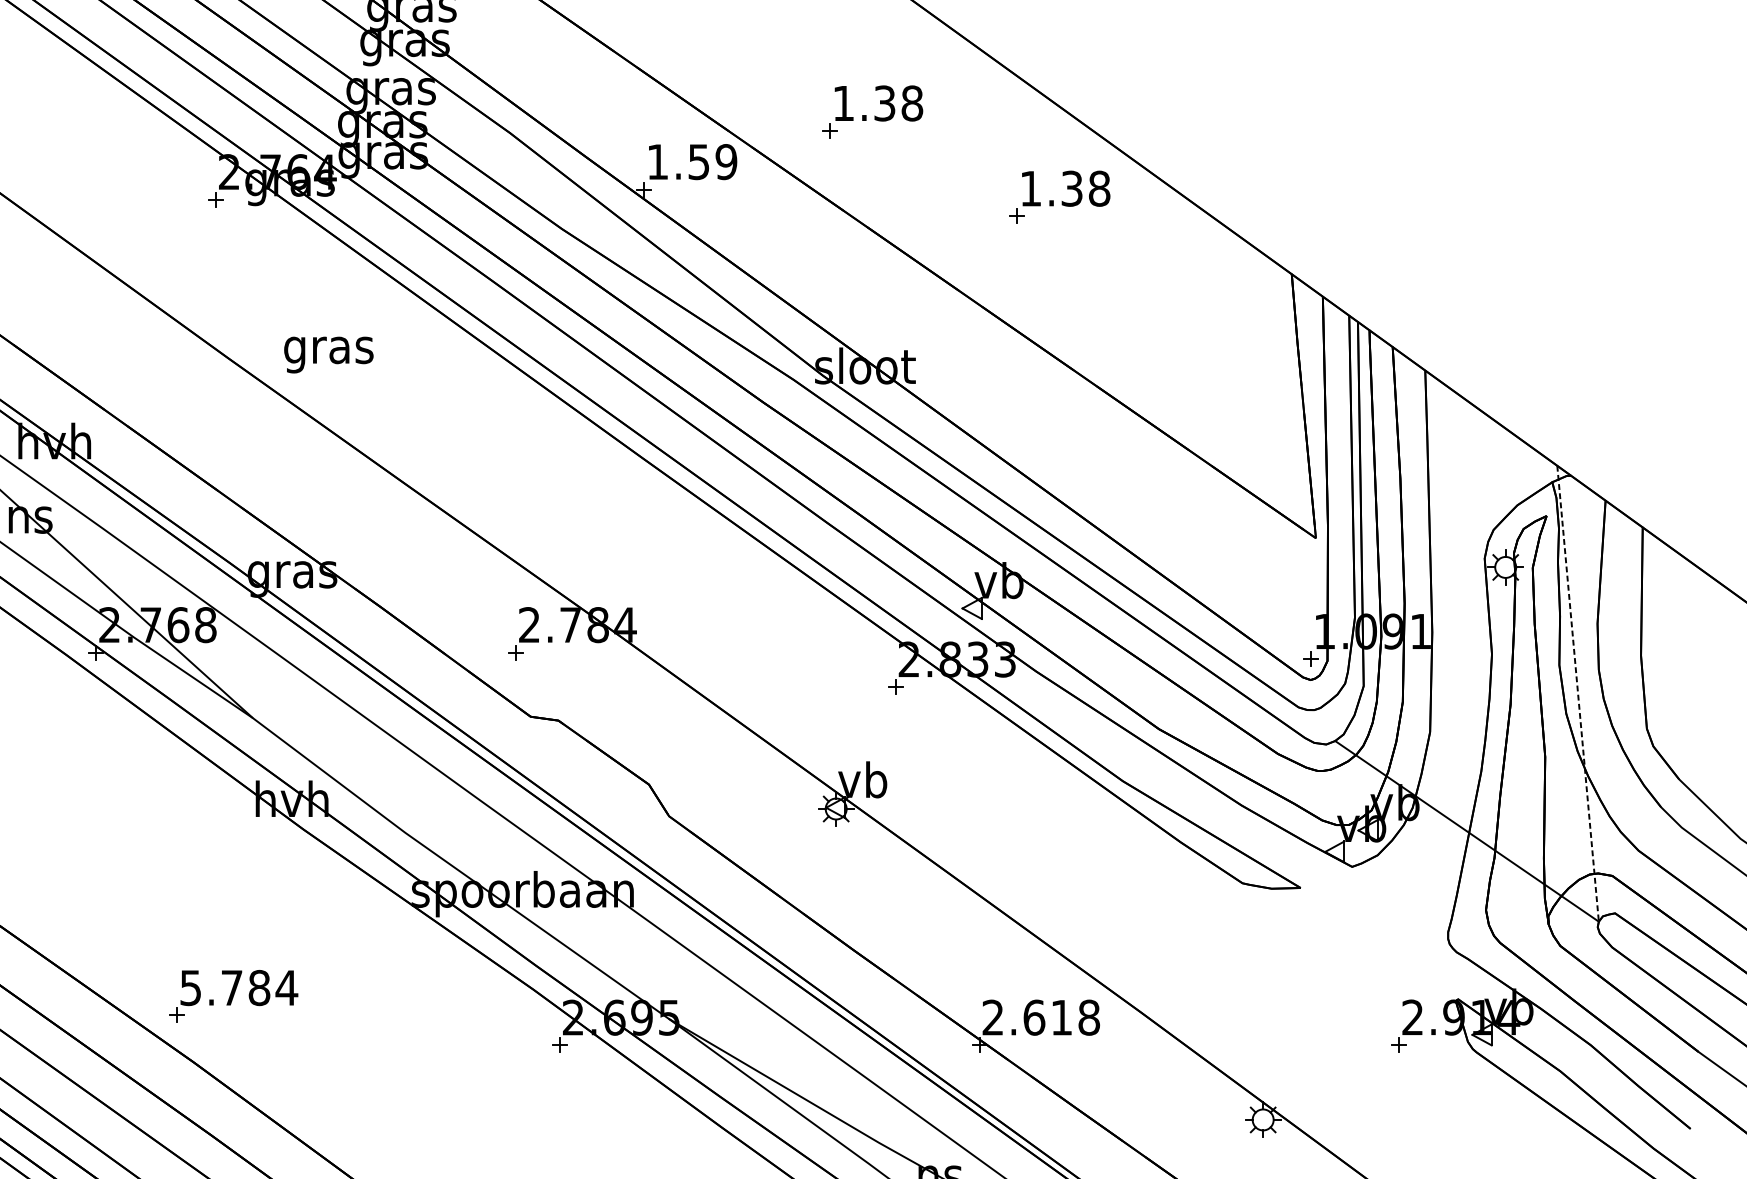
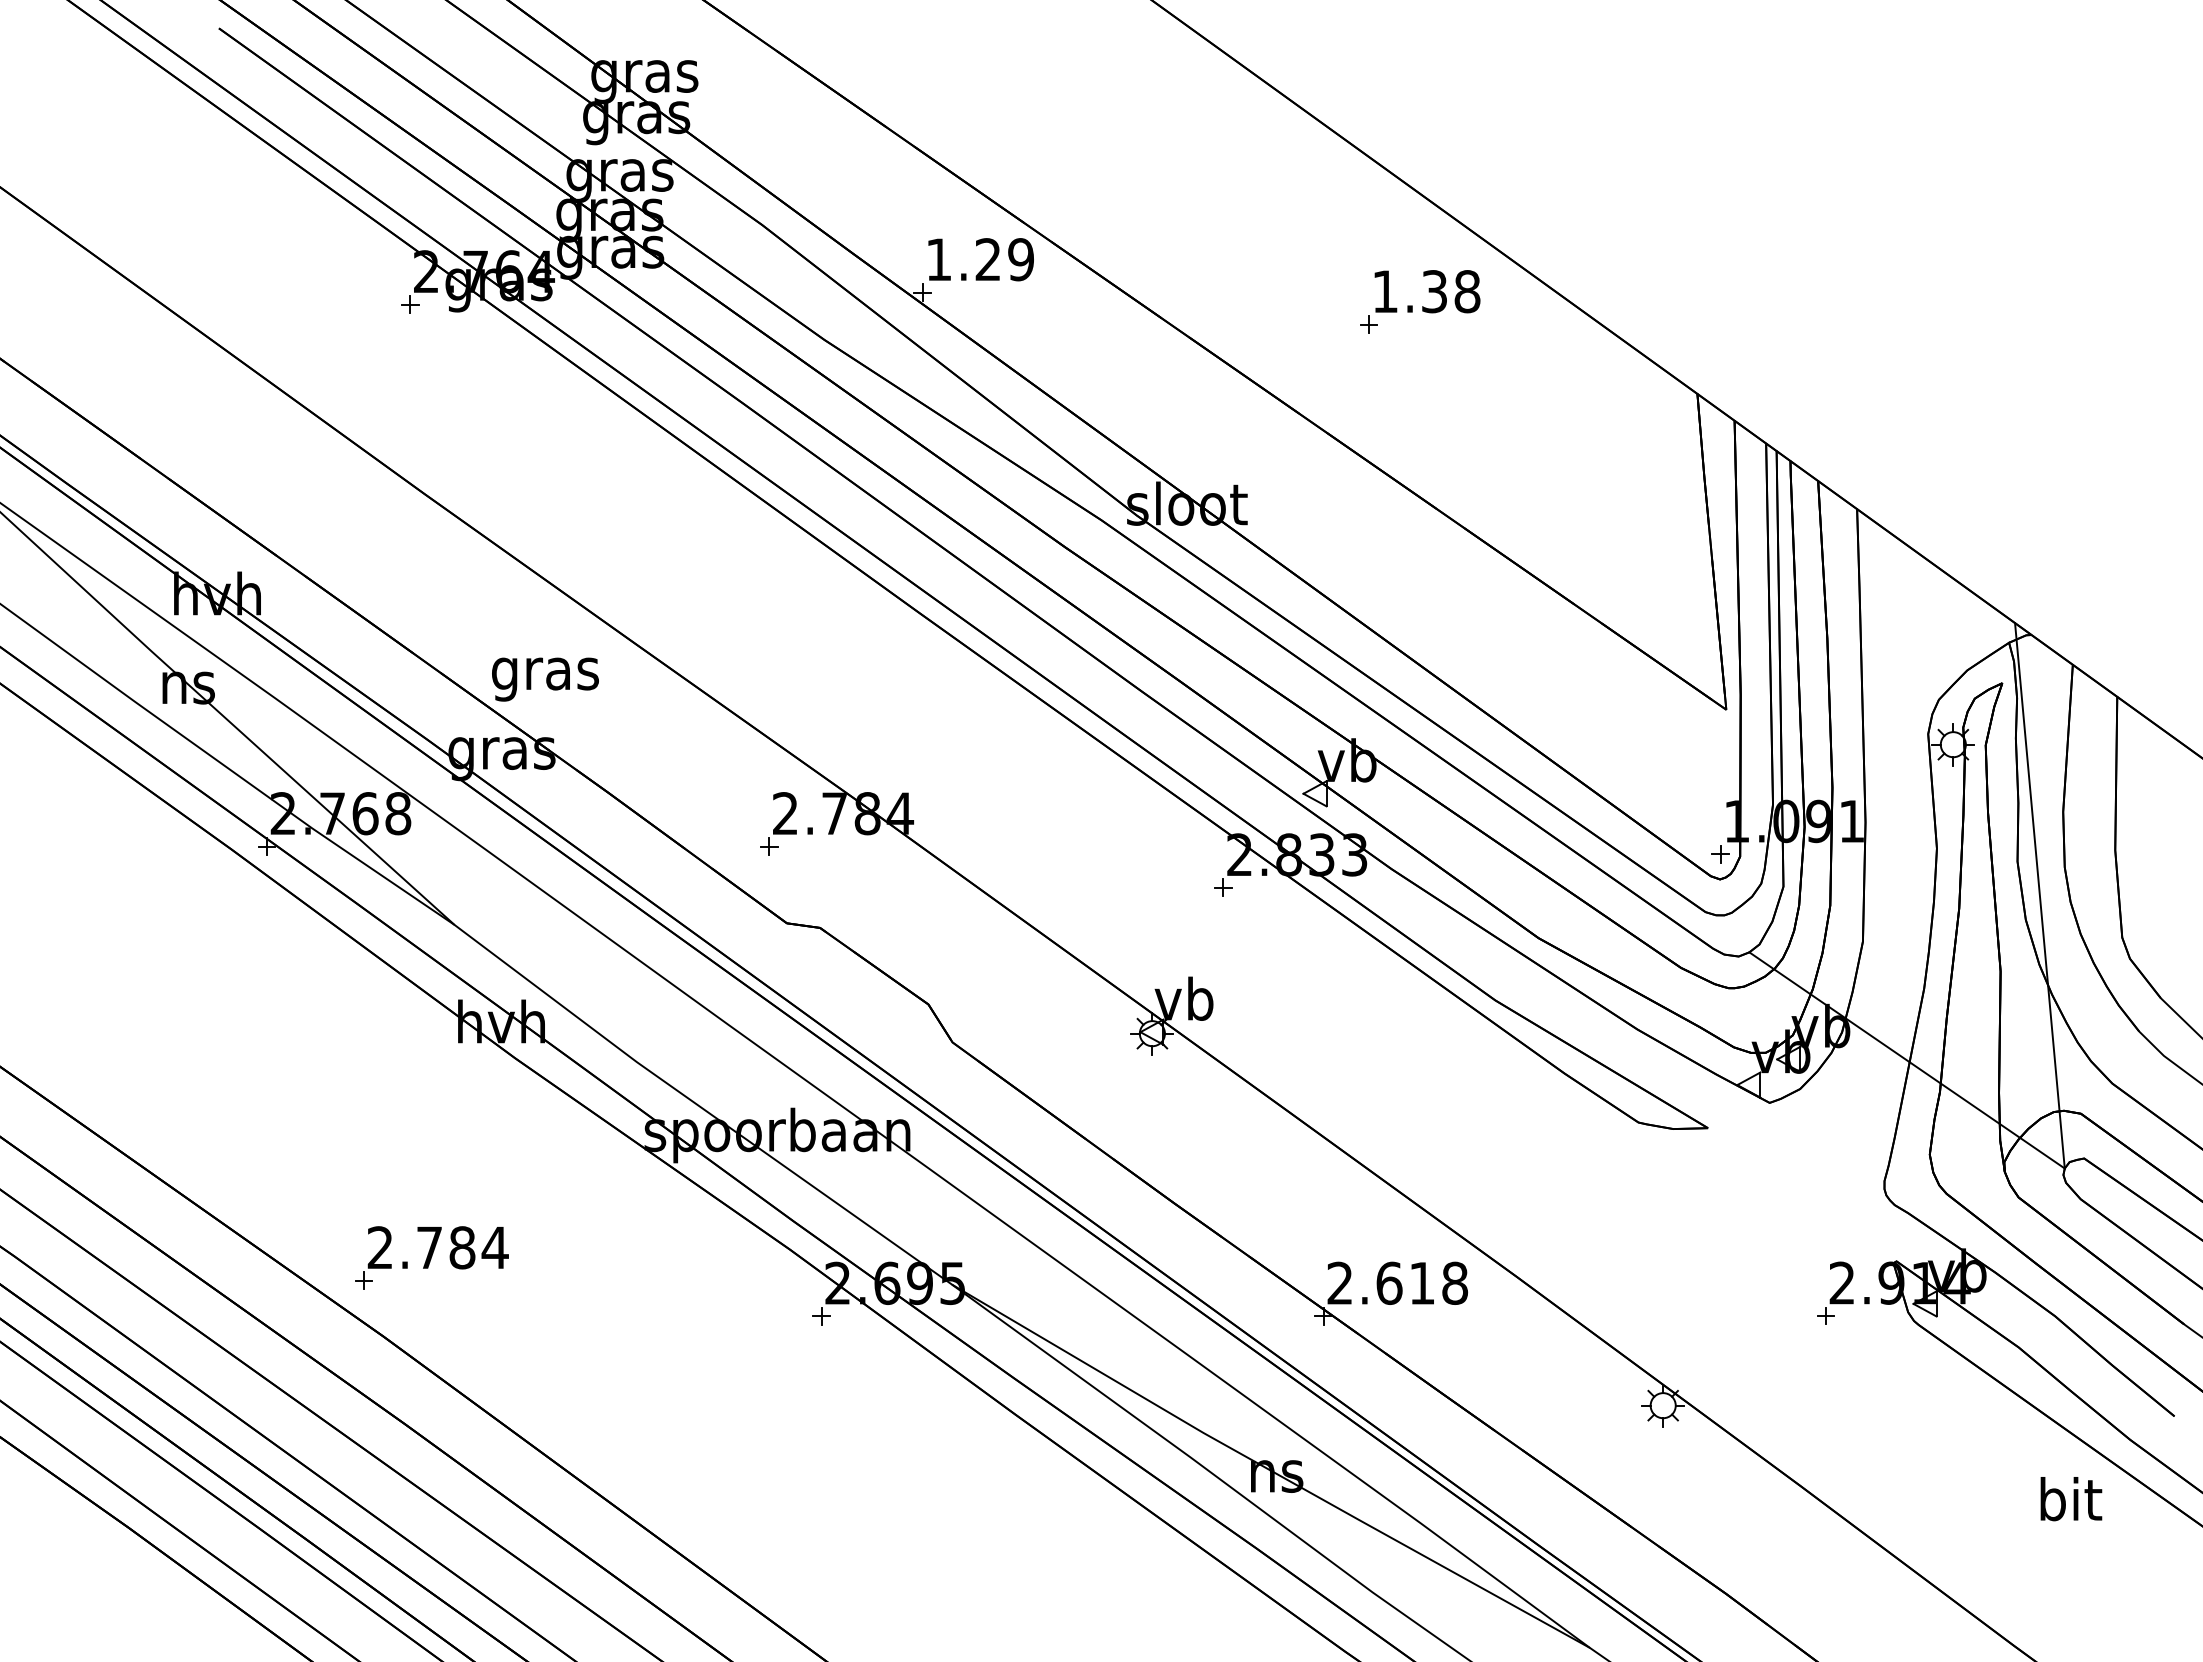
part: (873, 111) -> (1196, 199), removed
text: (698, 161) -> (987, 259), 1.59 -> 1.29
text: (328, 354) -> (545, 679), moved
line: (1577, 693) -> (2039, 895), dashed -> solid
text: (190, 987) -> (379, 1247), 5.784 -> 2.784

